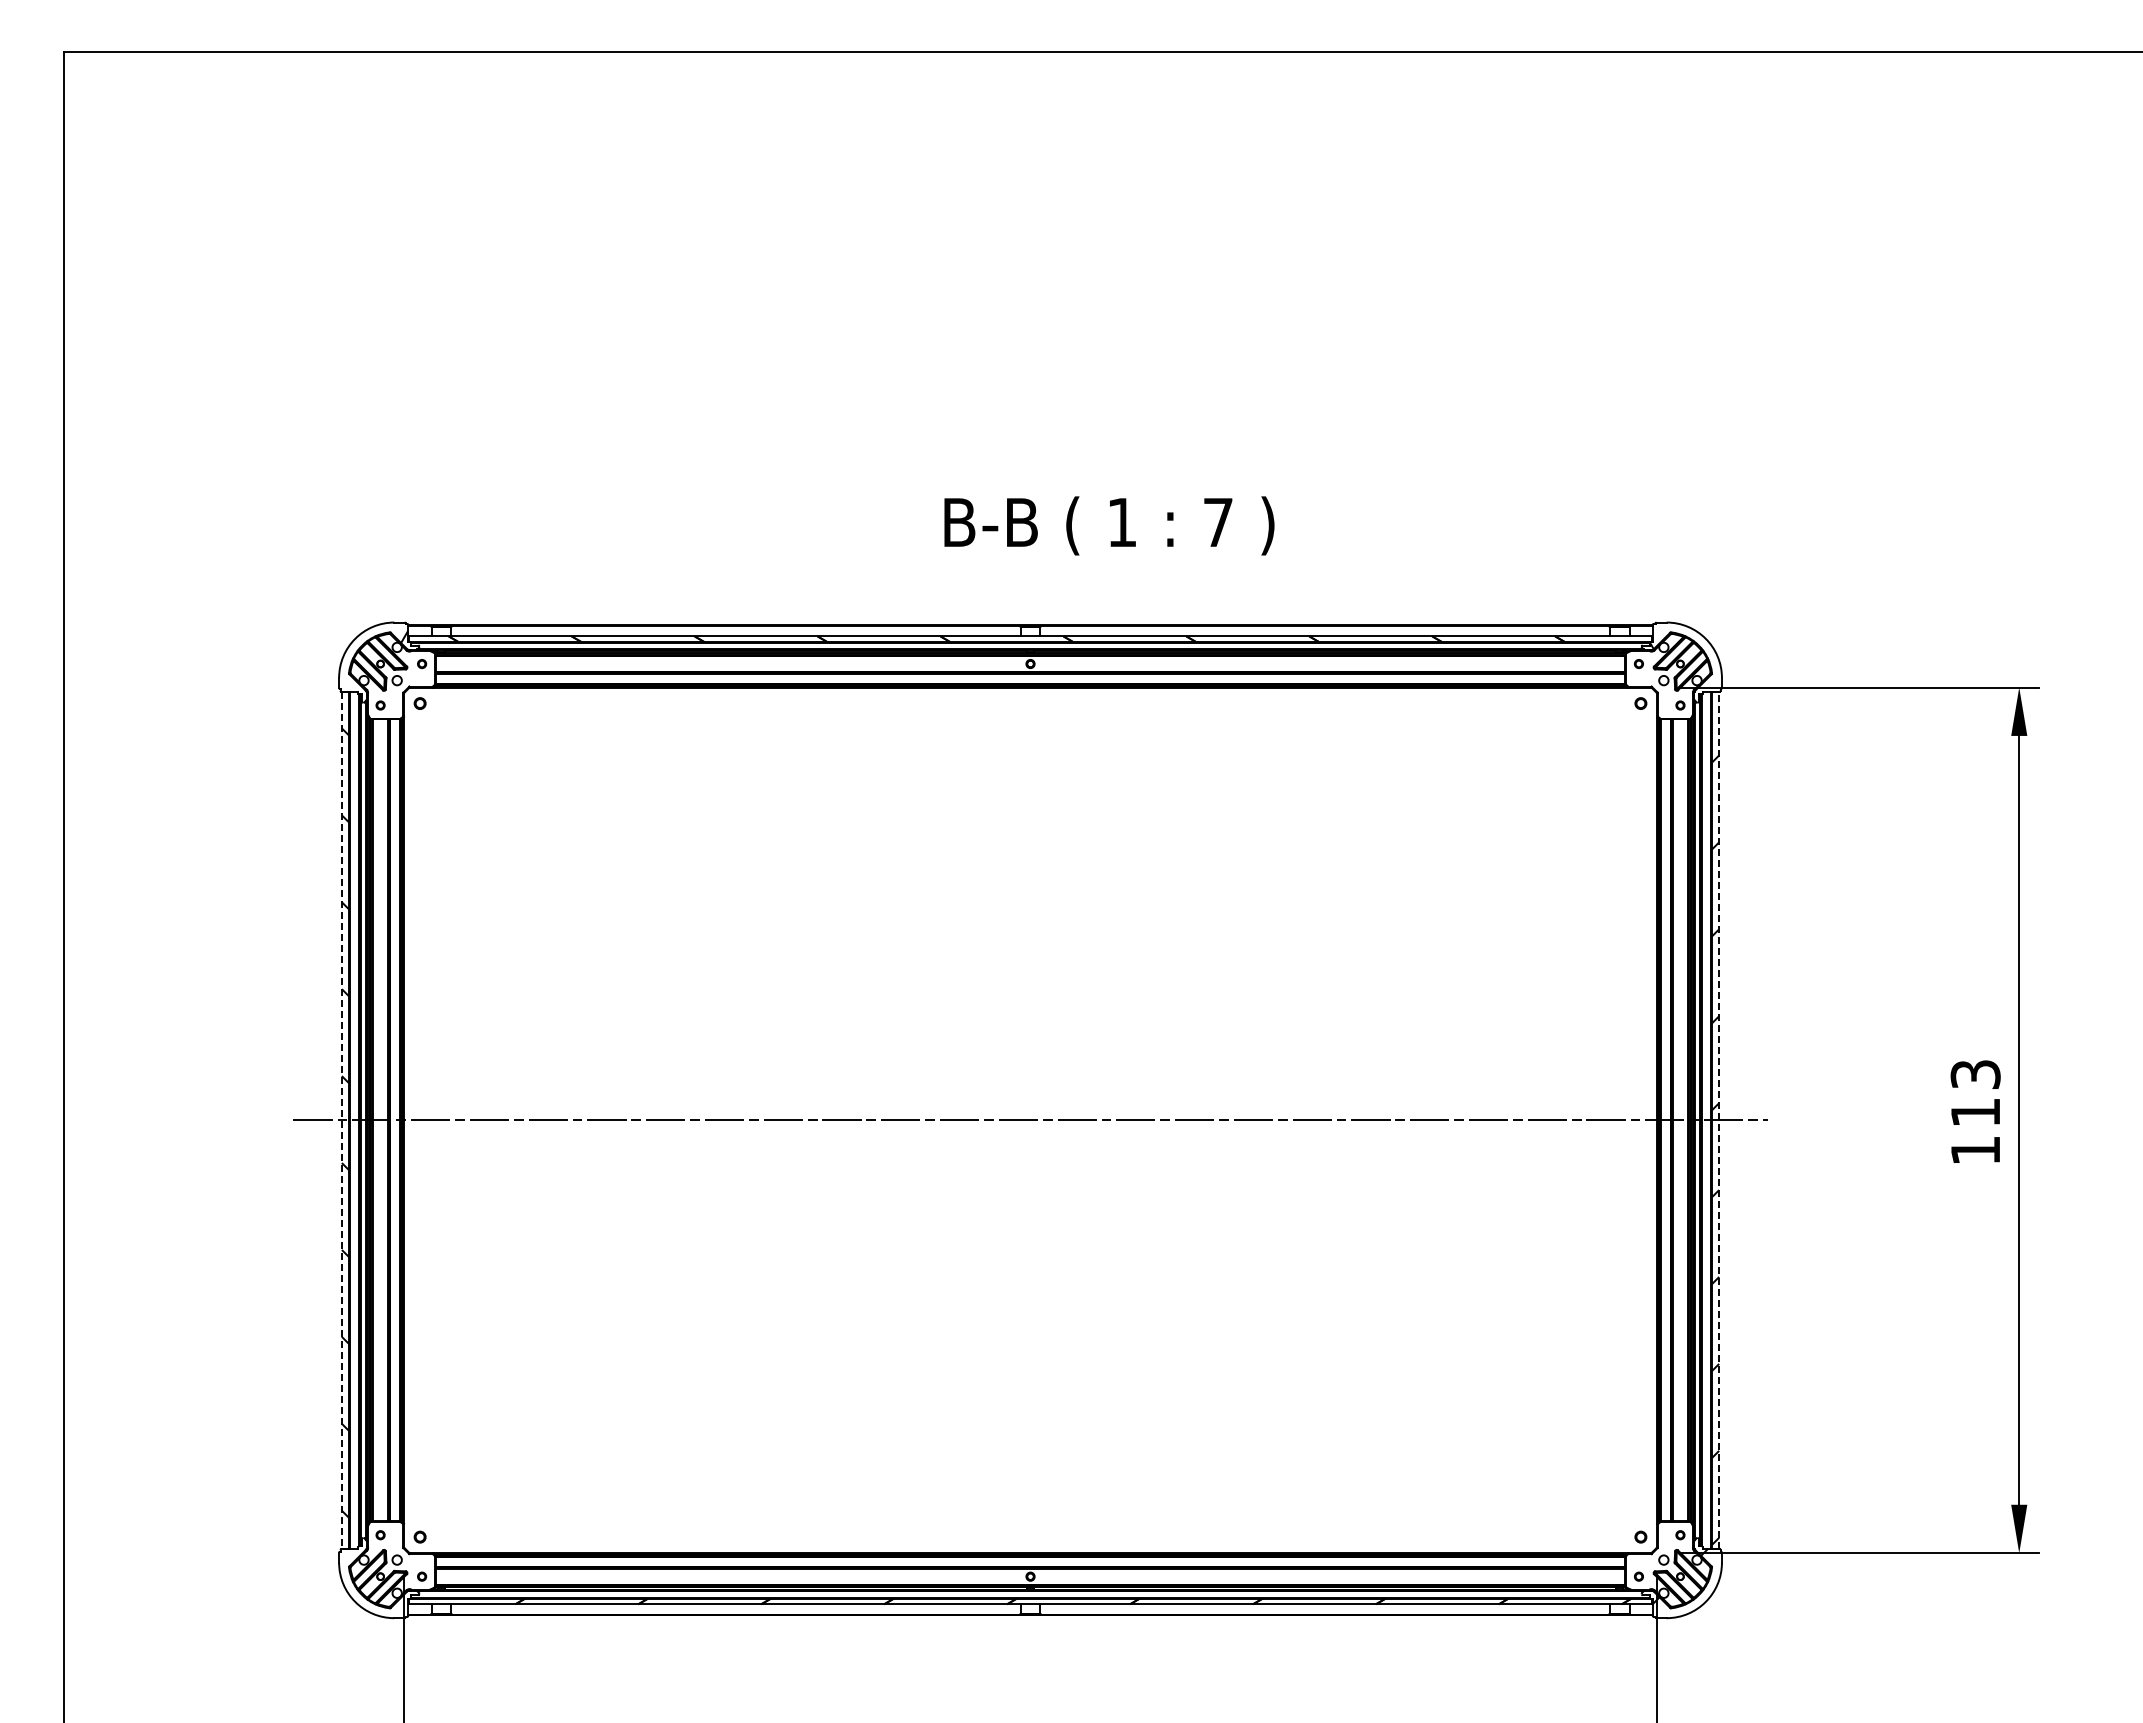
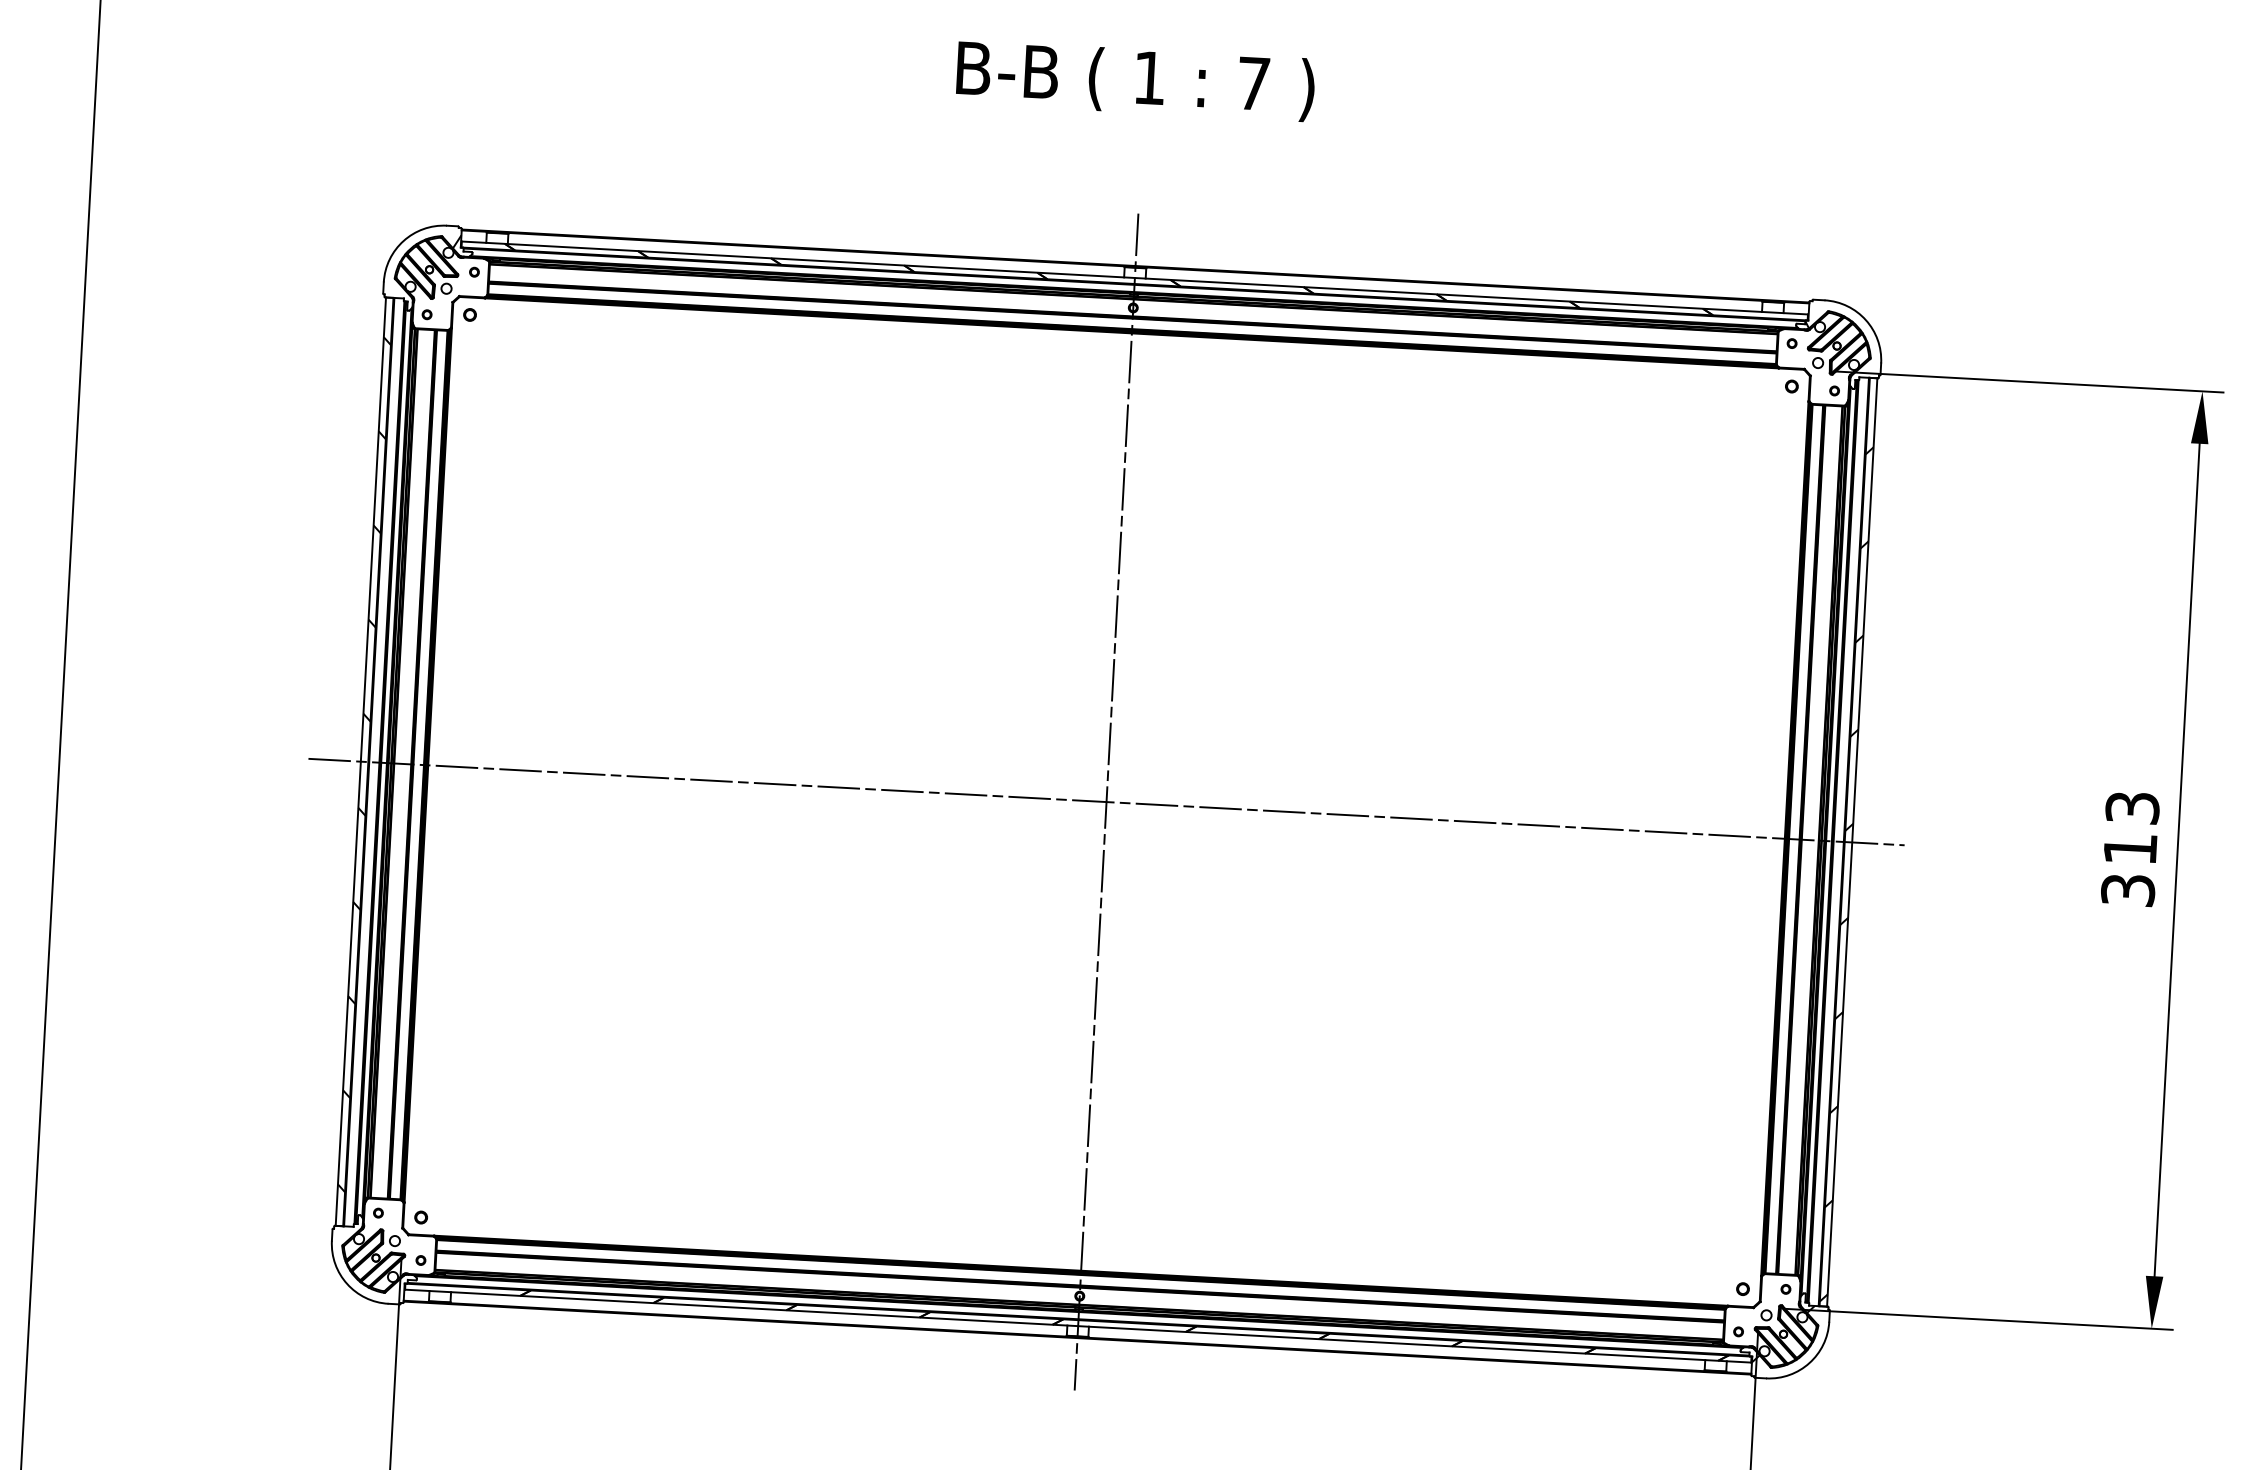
text: (1109, 525) -> (1135, 80), moved
line: (1030, 1119) -> (1106, 801), added
line: (341, 1120) -> (360, 761), dashed -> solid
line: (1719, 1120) -> (1852, 842), dashed -> solid
text: (1975, 1150) -> (2127, 890), 113 -> 313

